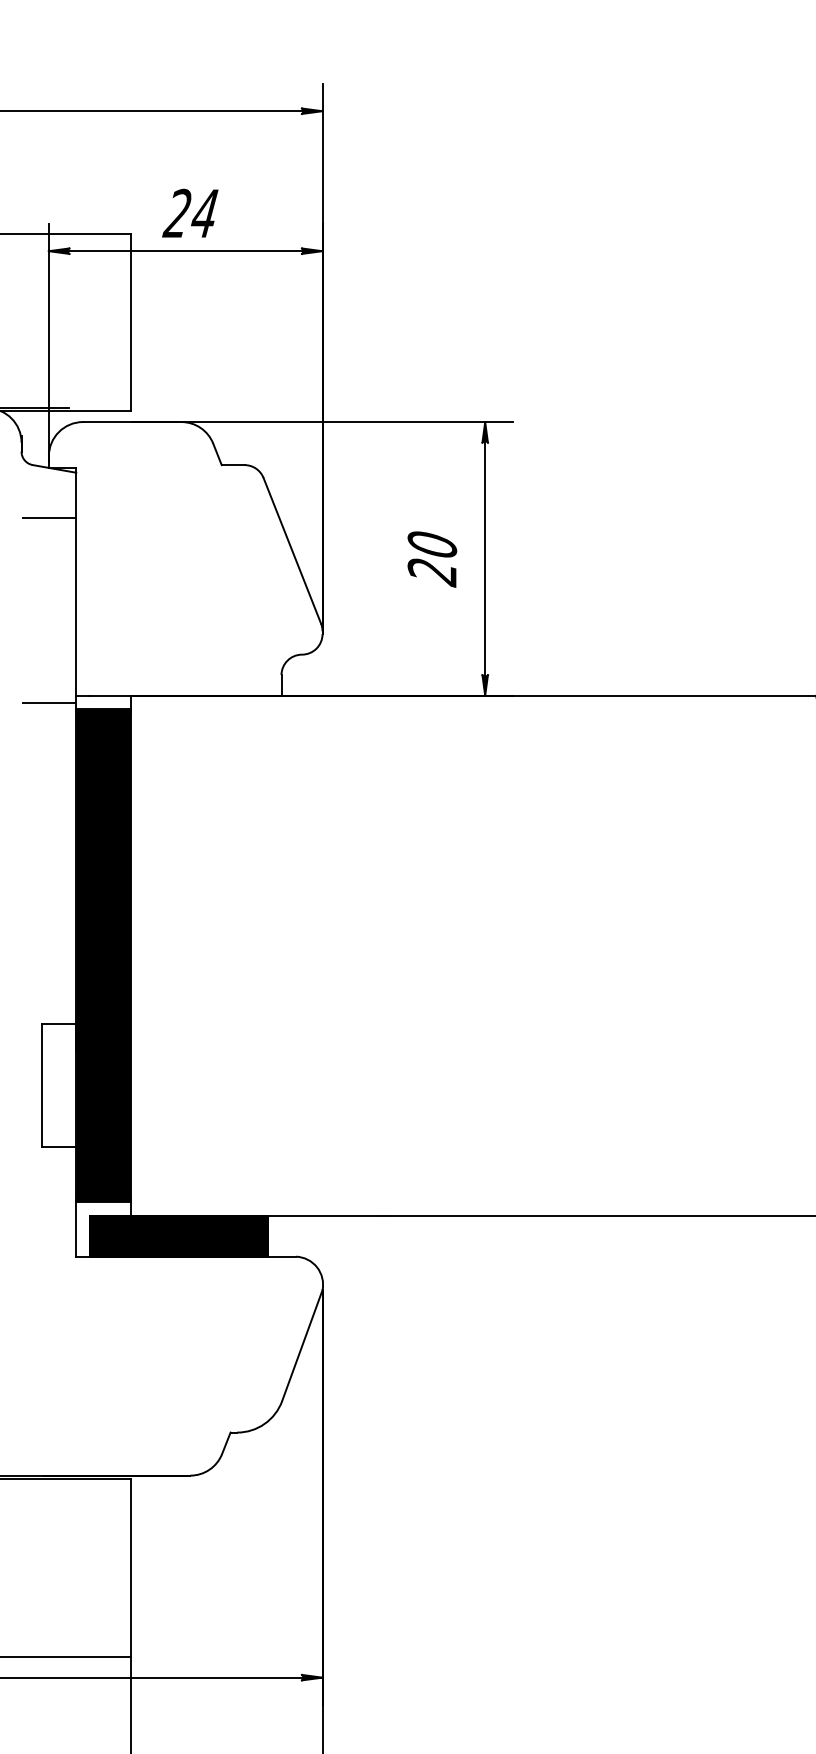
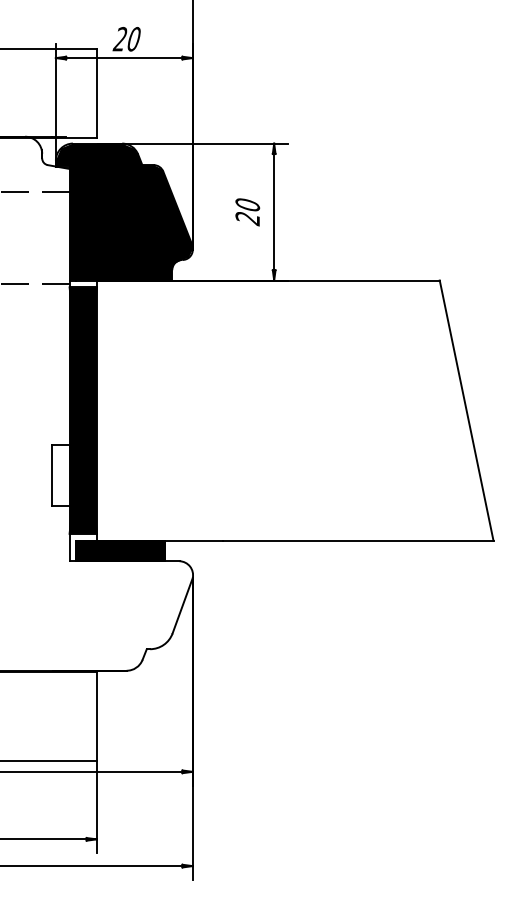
text: (204, 214) -> (133, 39), 24 -> 20
fill: (184, 557) -> (123, 211), added

